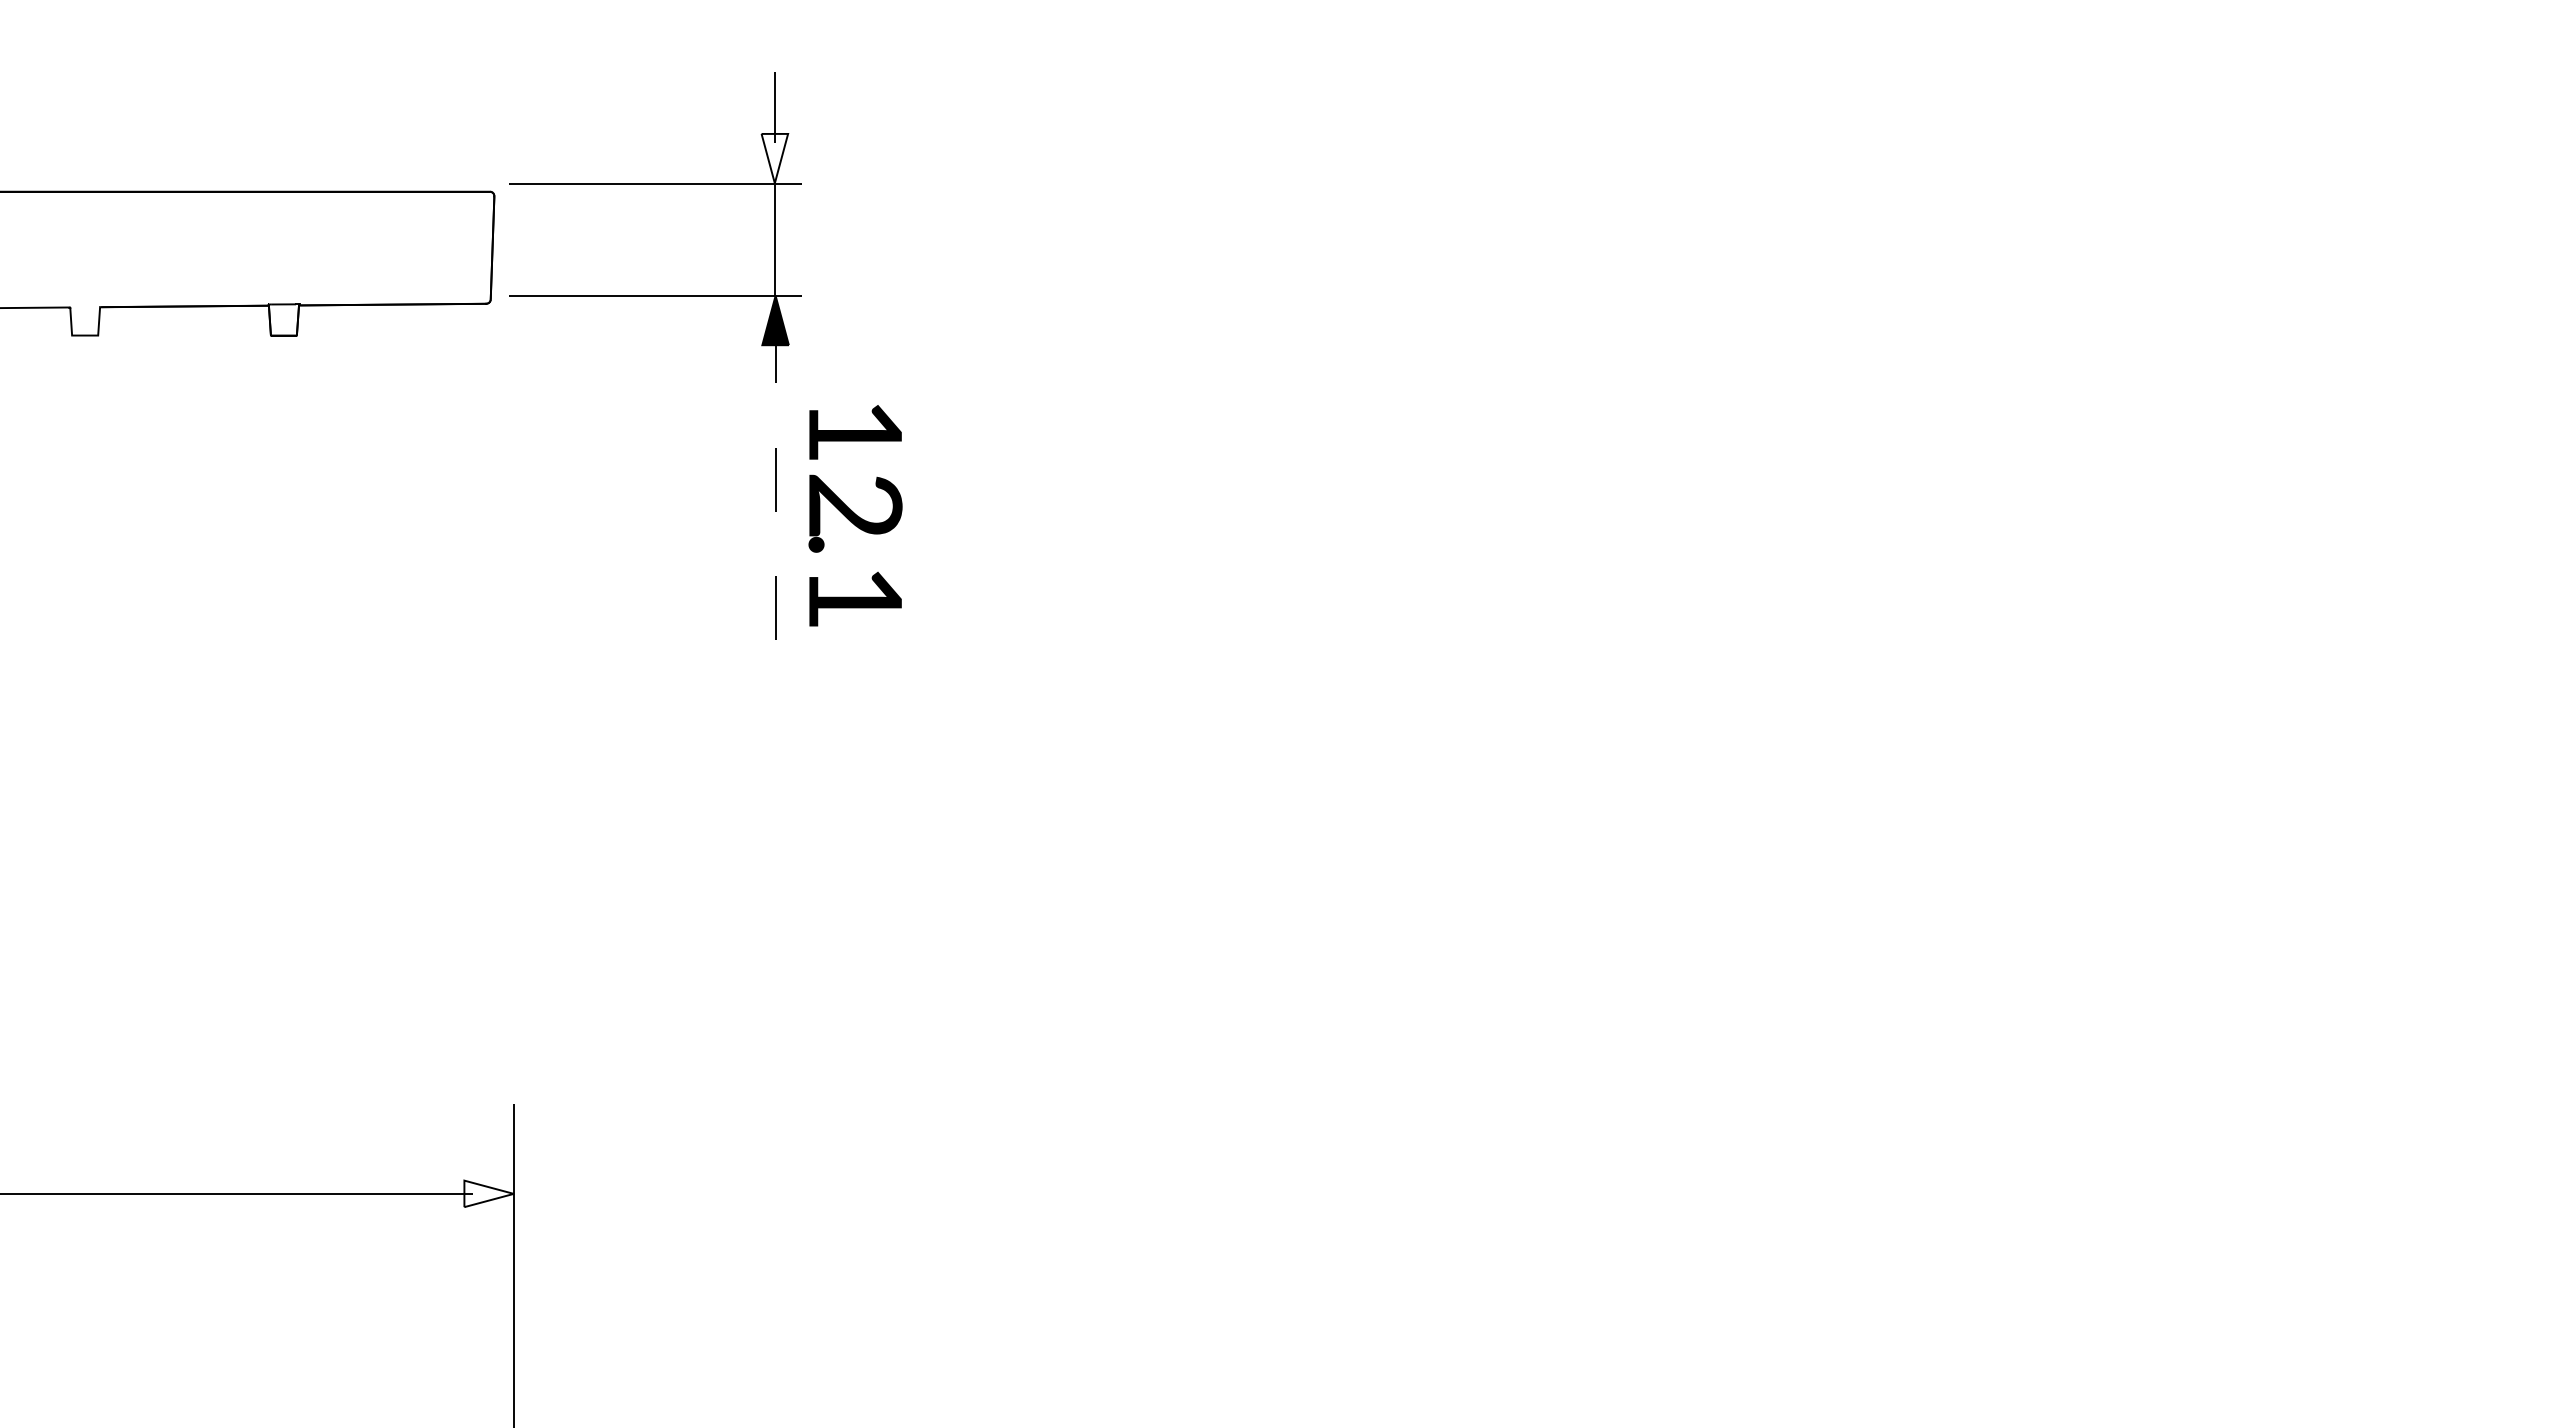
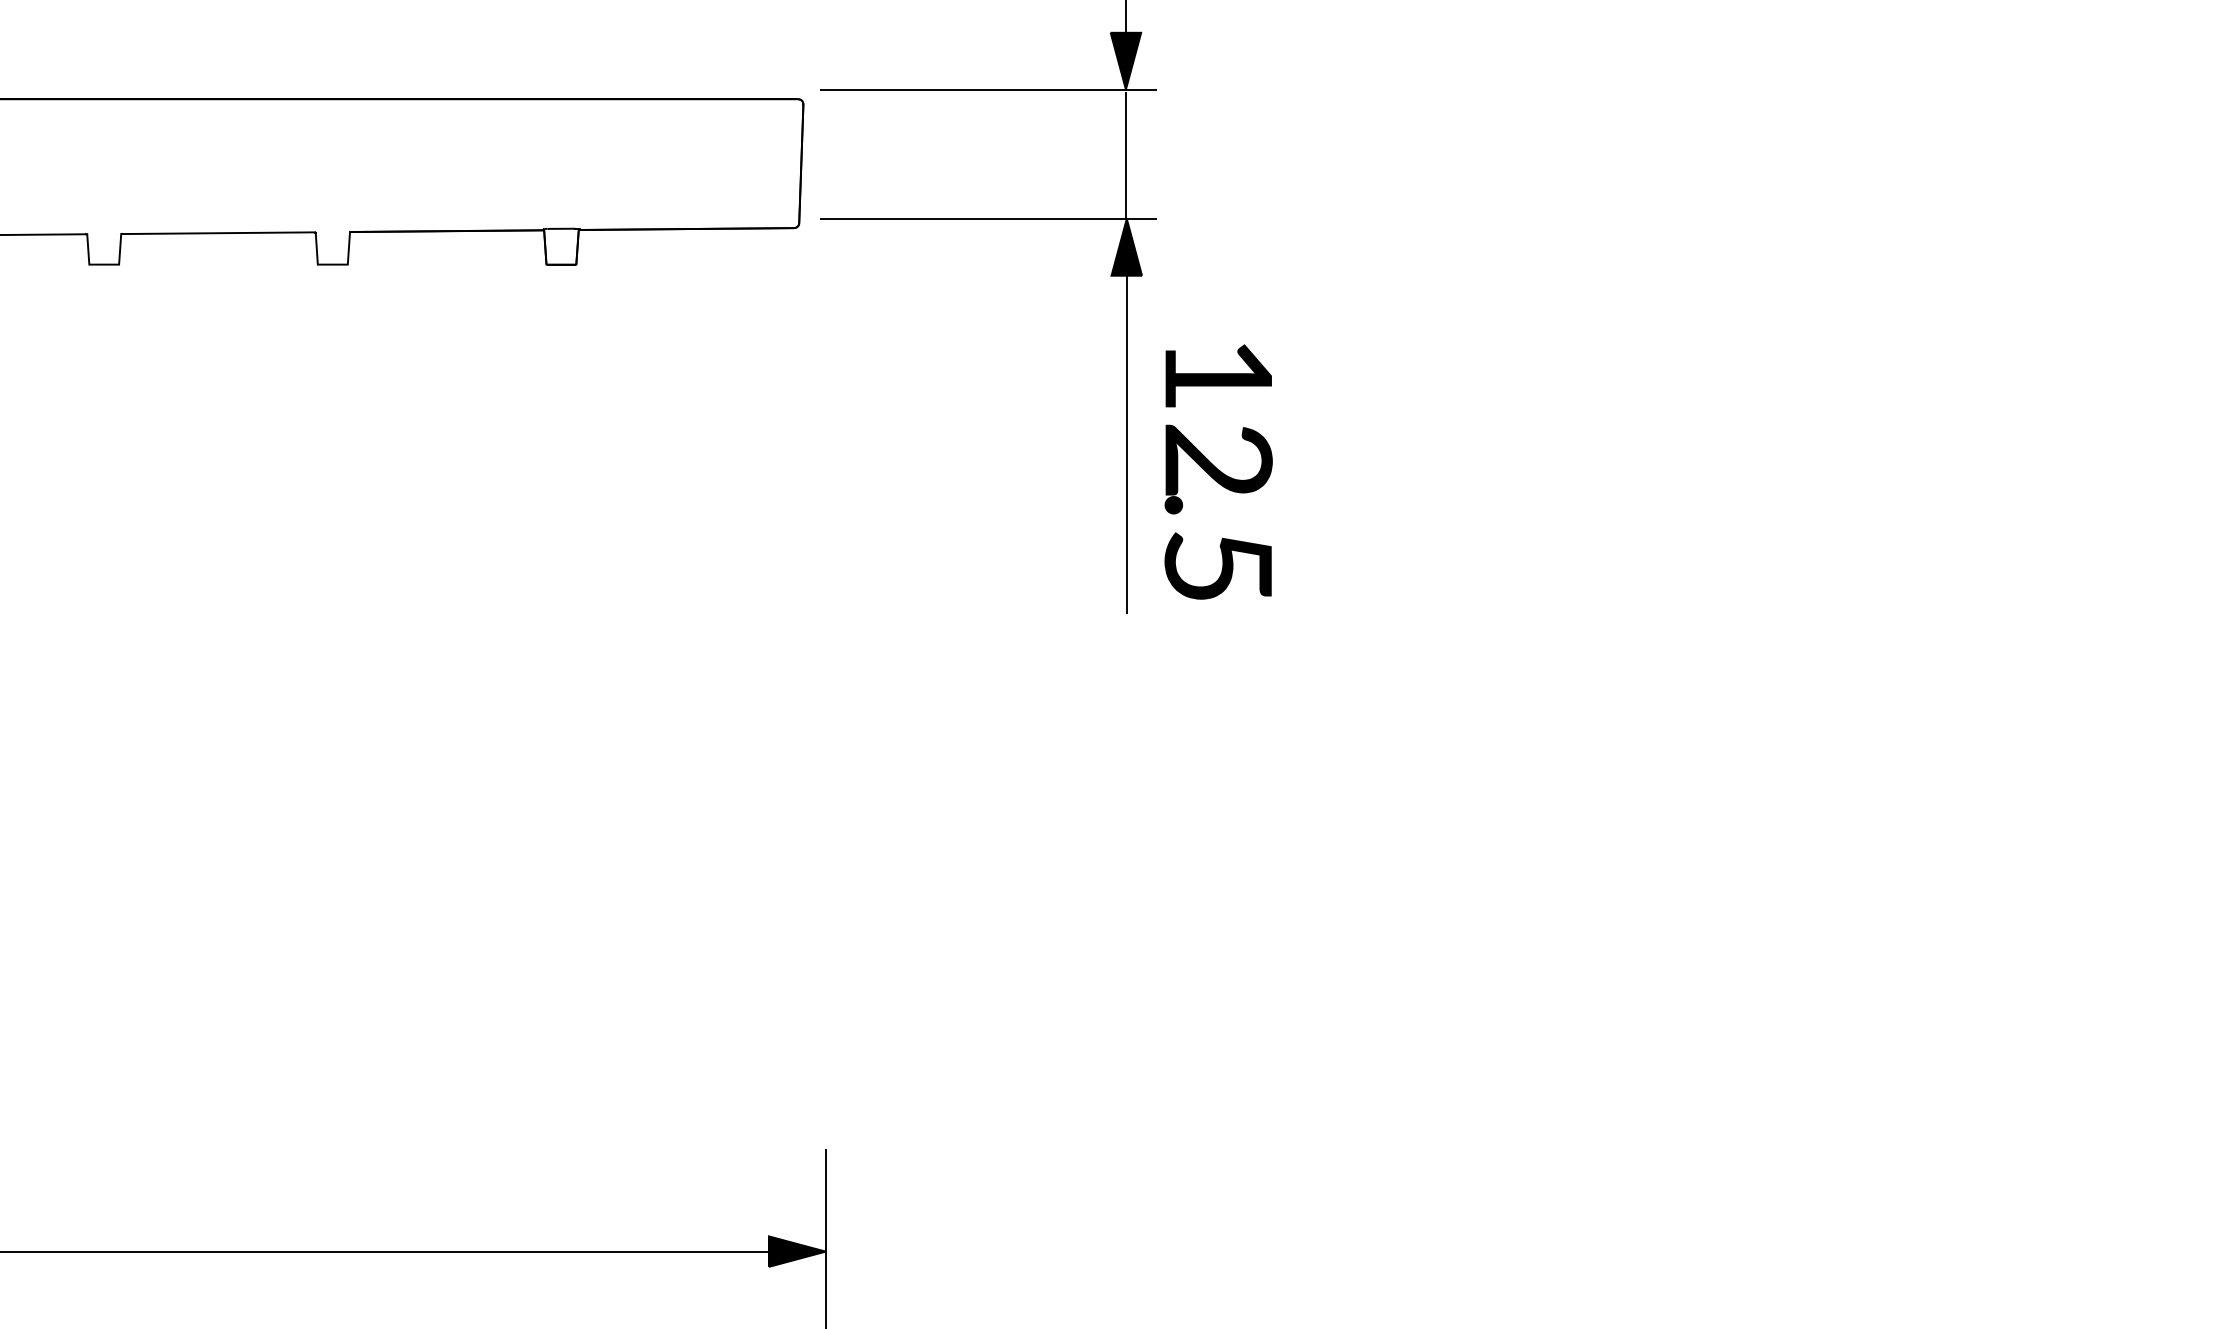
fill: (774, 158) -> (1125, 61), added
line: (775, 487) -> (1126, 439), dashed -> solid
text: (854, 597) -> (1217, 565), 1 -> 5
fill: (488, 1193) -> (796, 1251), added

